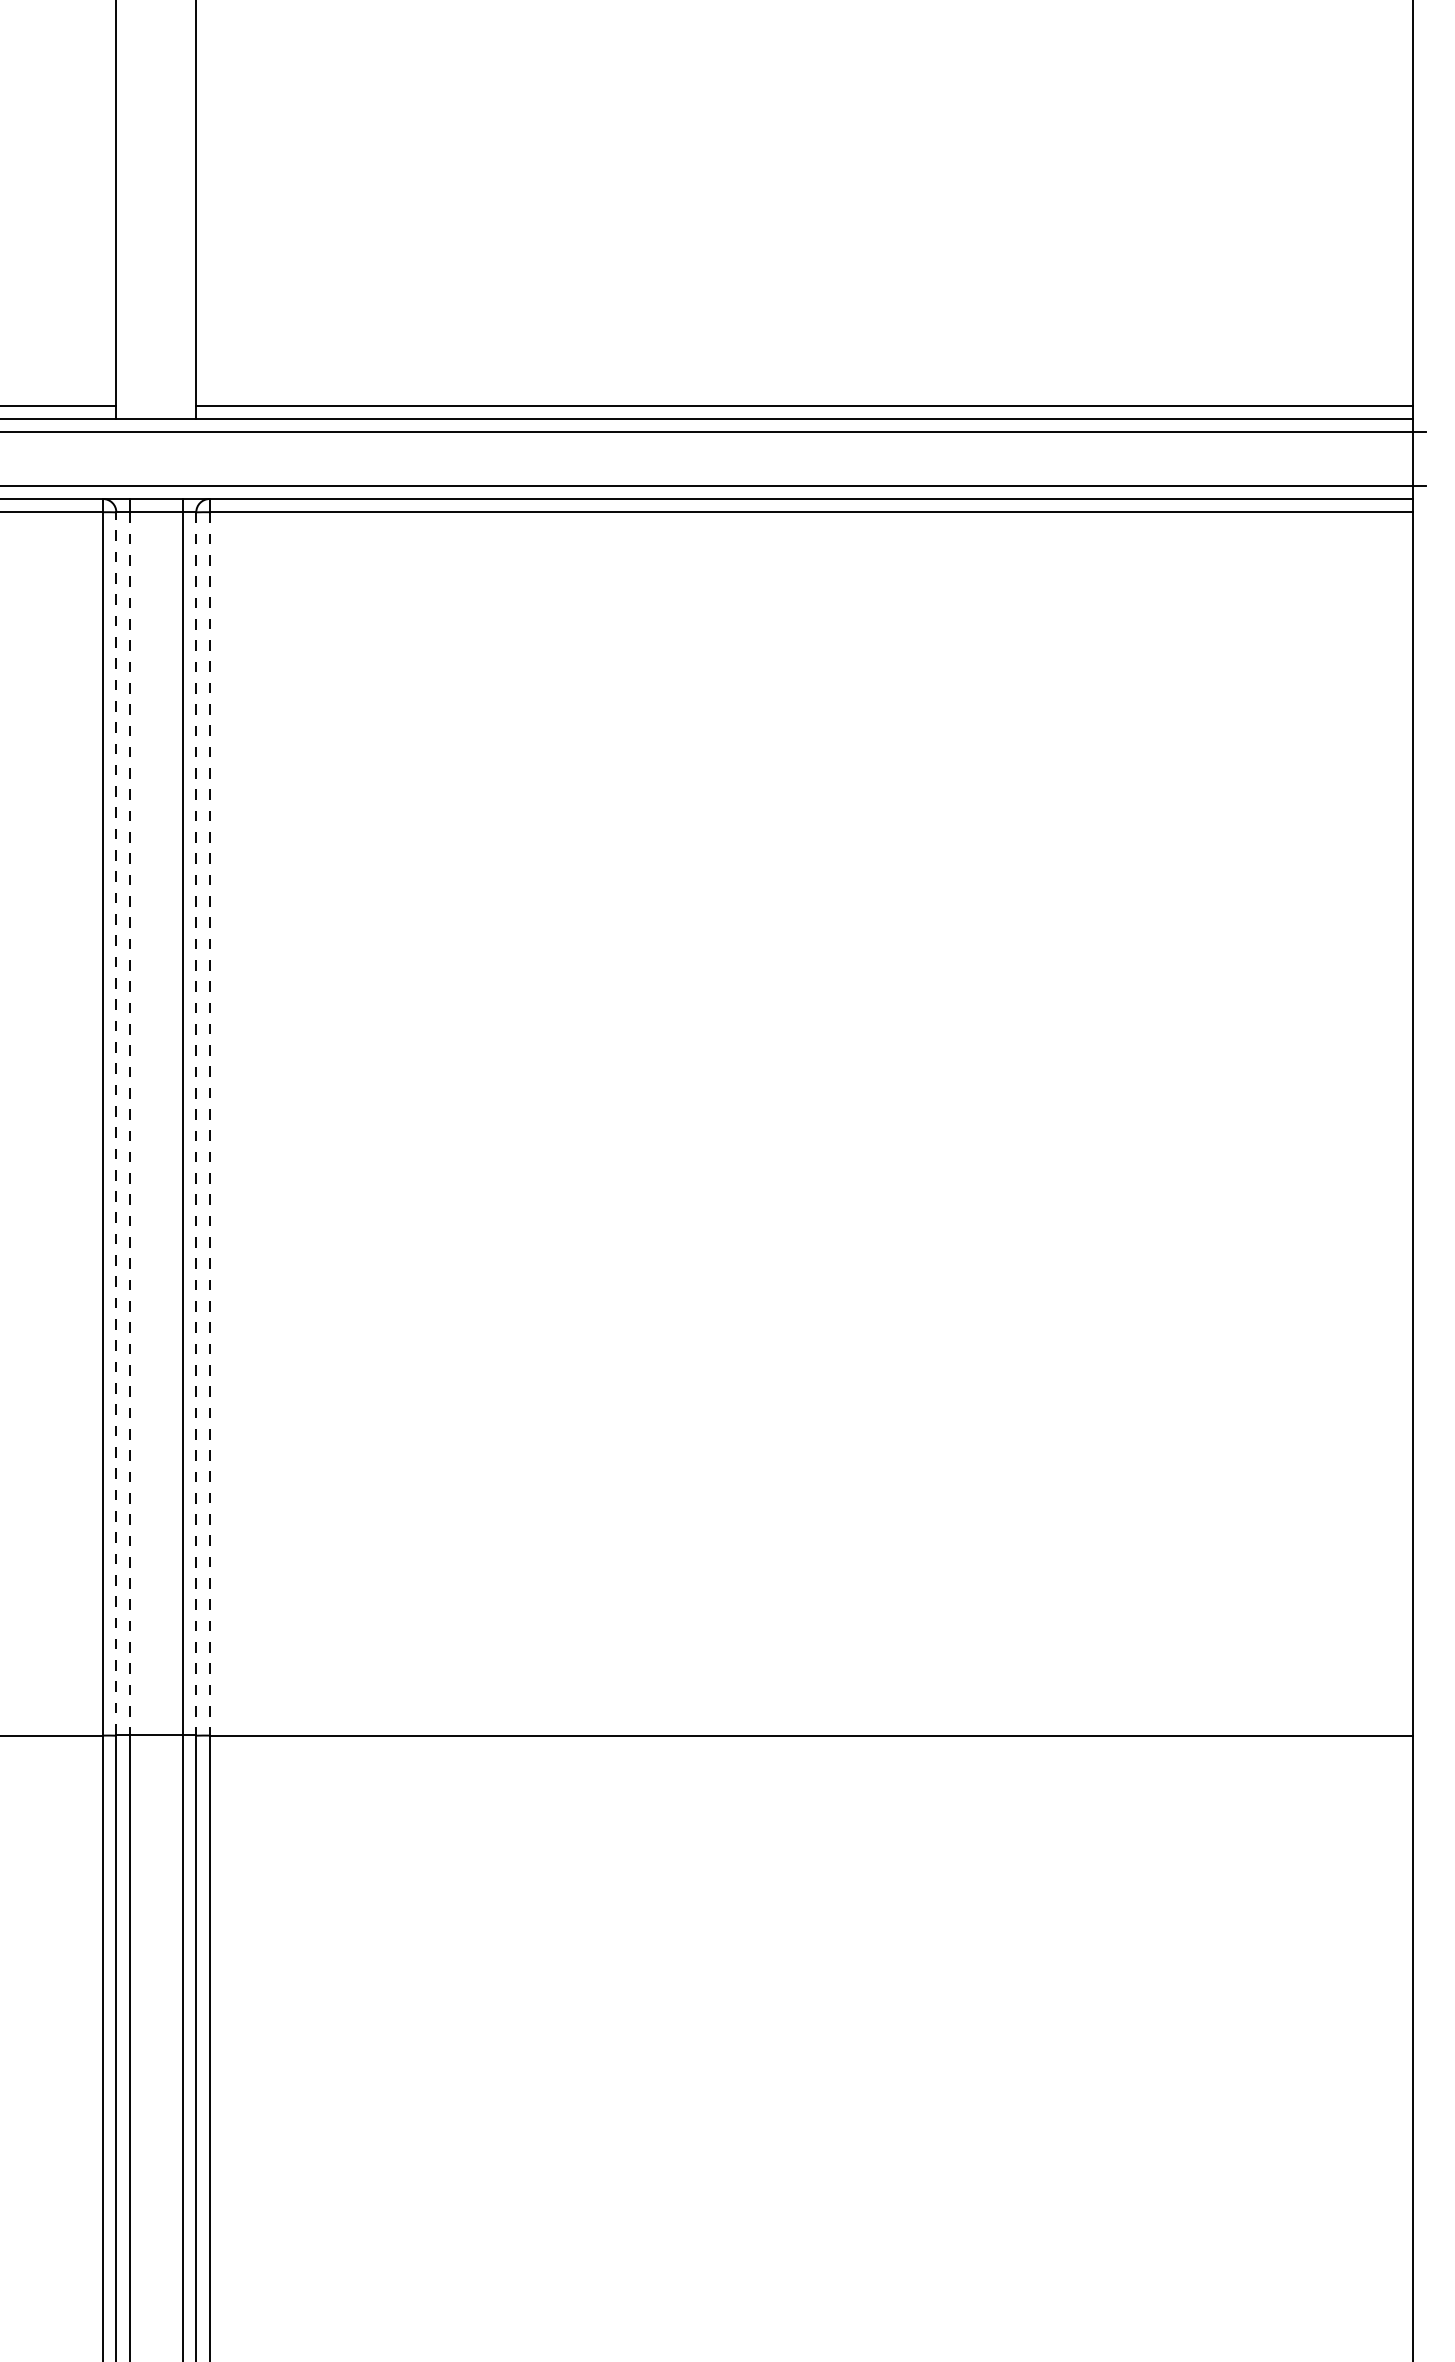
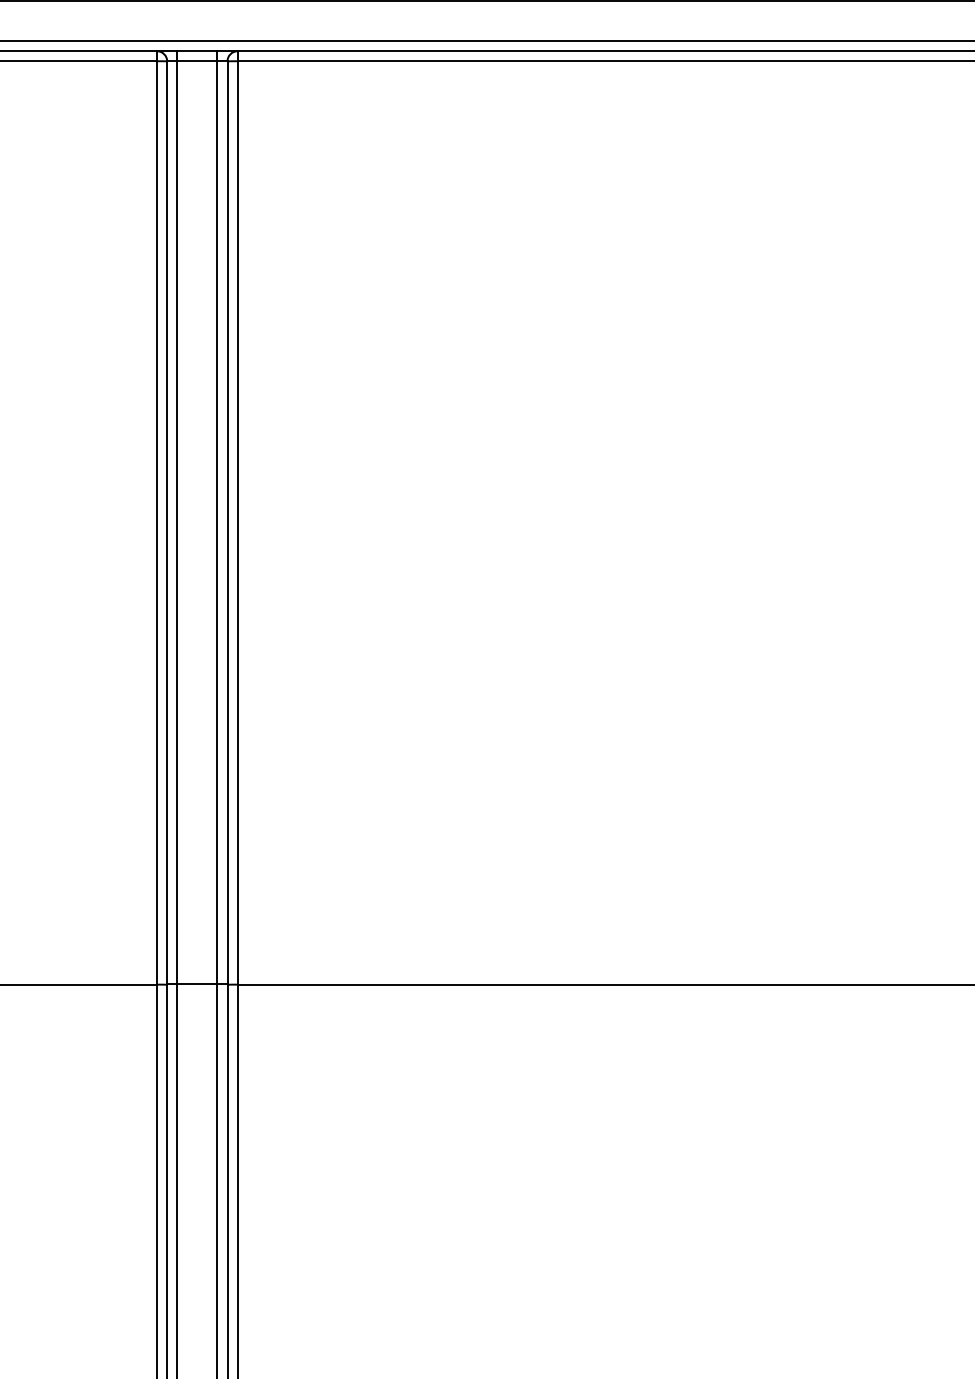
line: (116, 1123) -> (167, 522), dashed -> solid
line: (209, 1123) -> (237, 522), dashed -> solid
line: (129, 1124) -> (177, 523), dashed -> solid
line: (196, 1124) -> (227, 523), dashed -> solid

